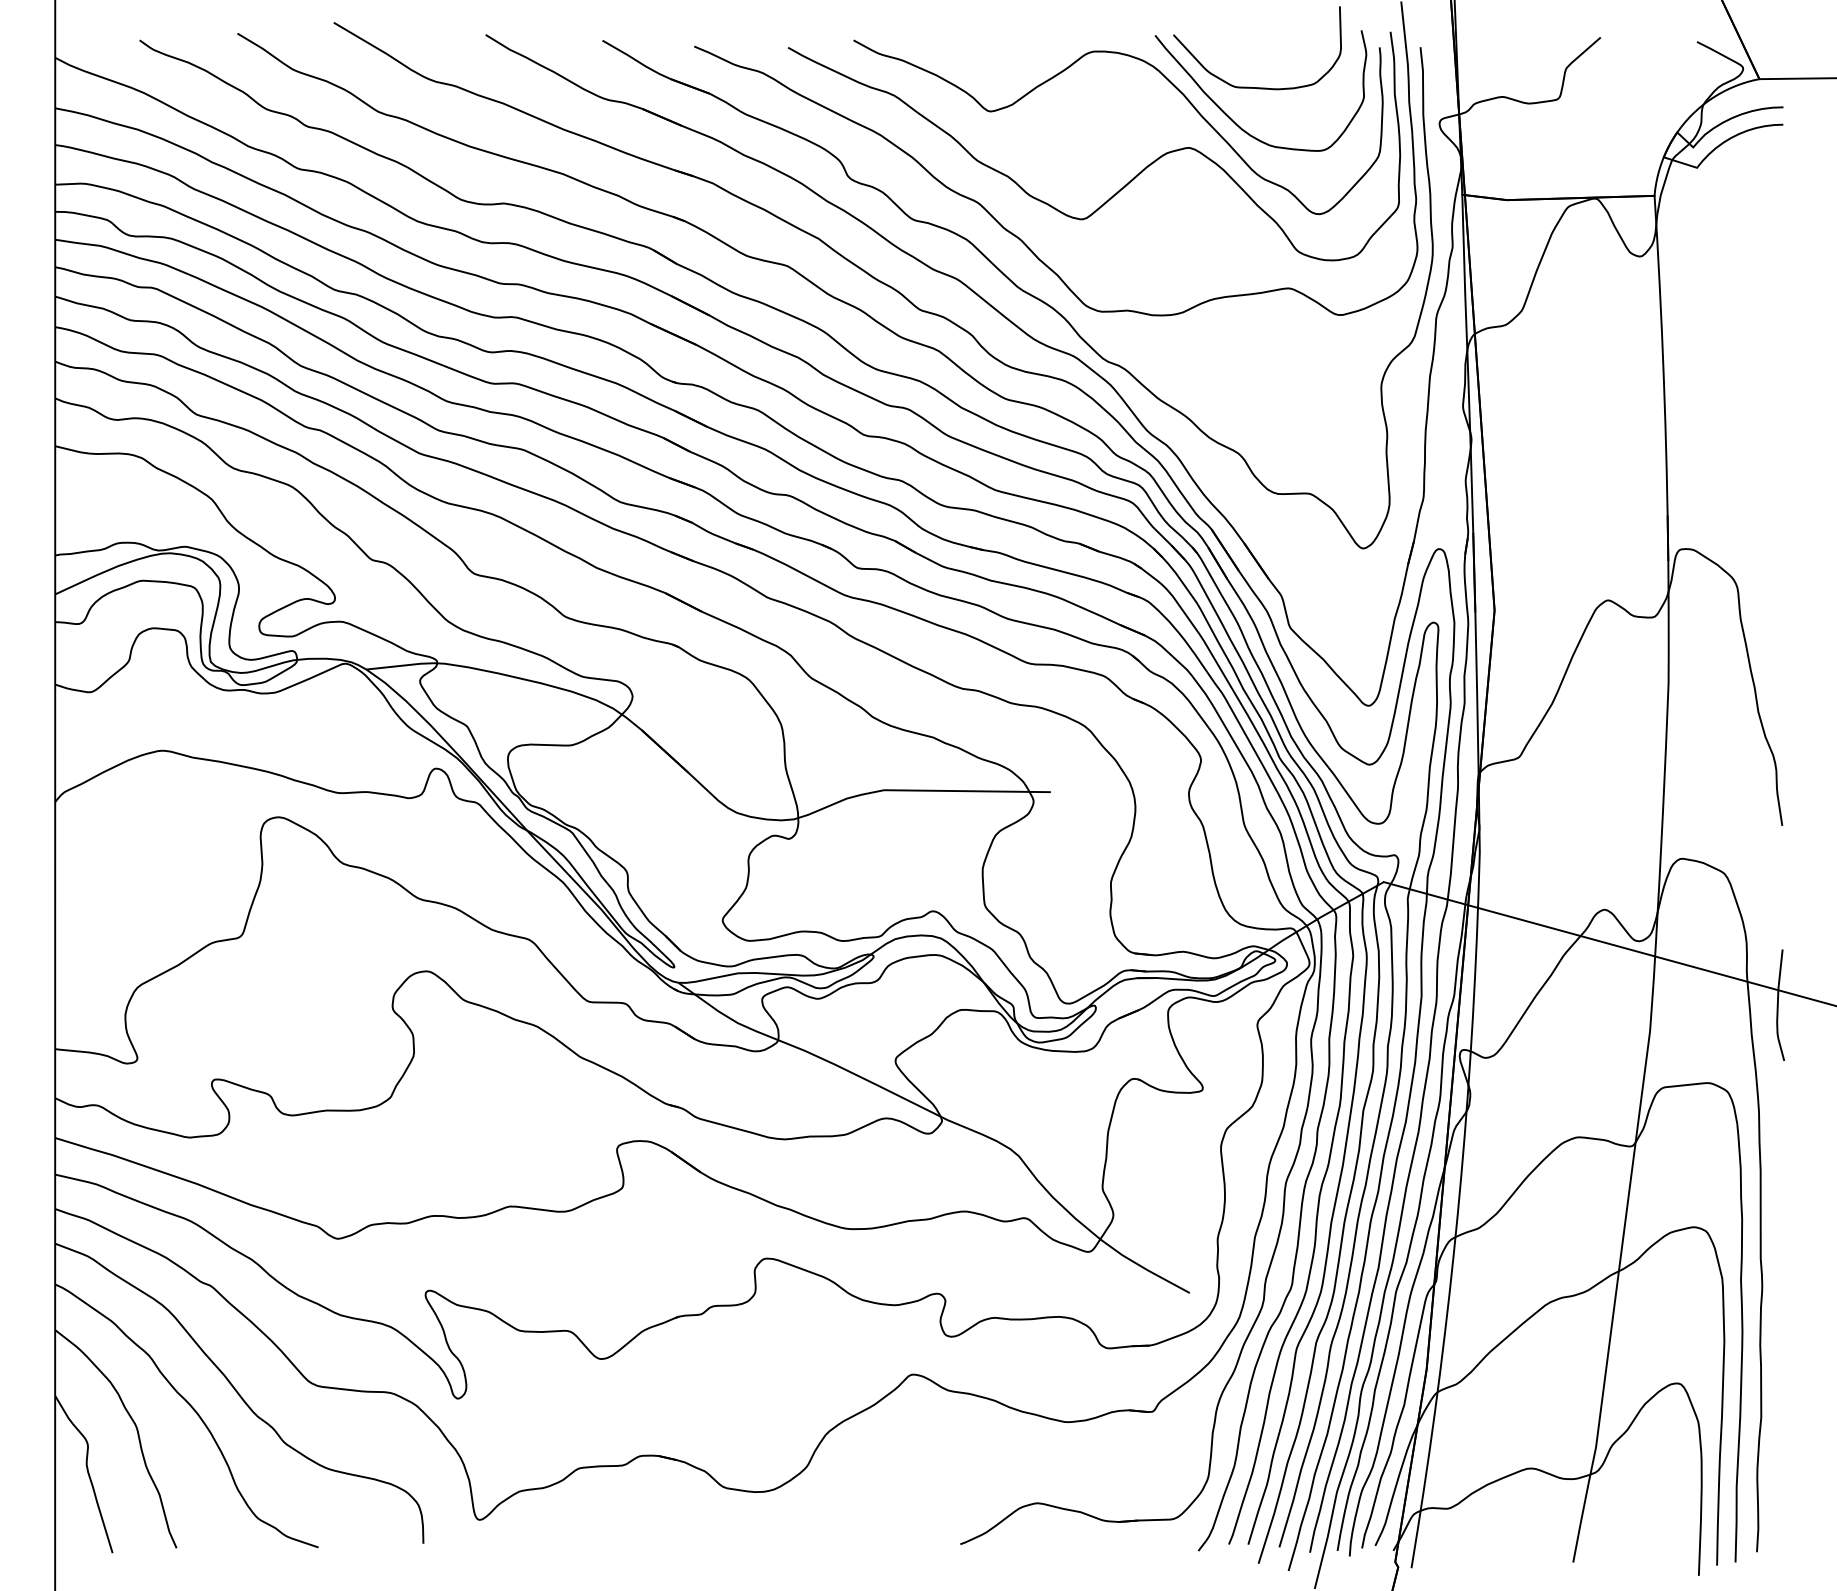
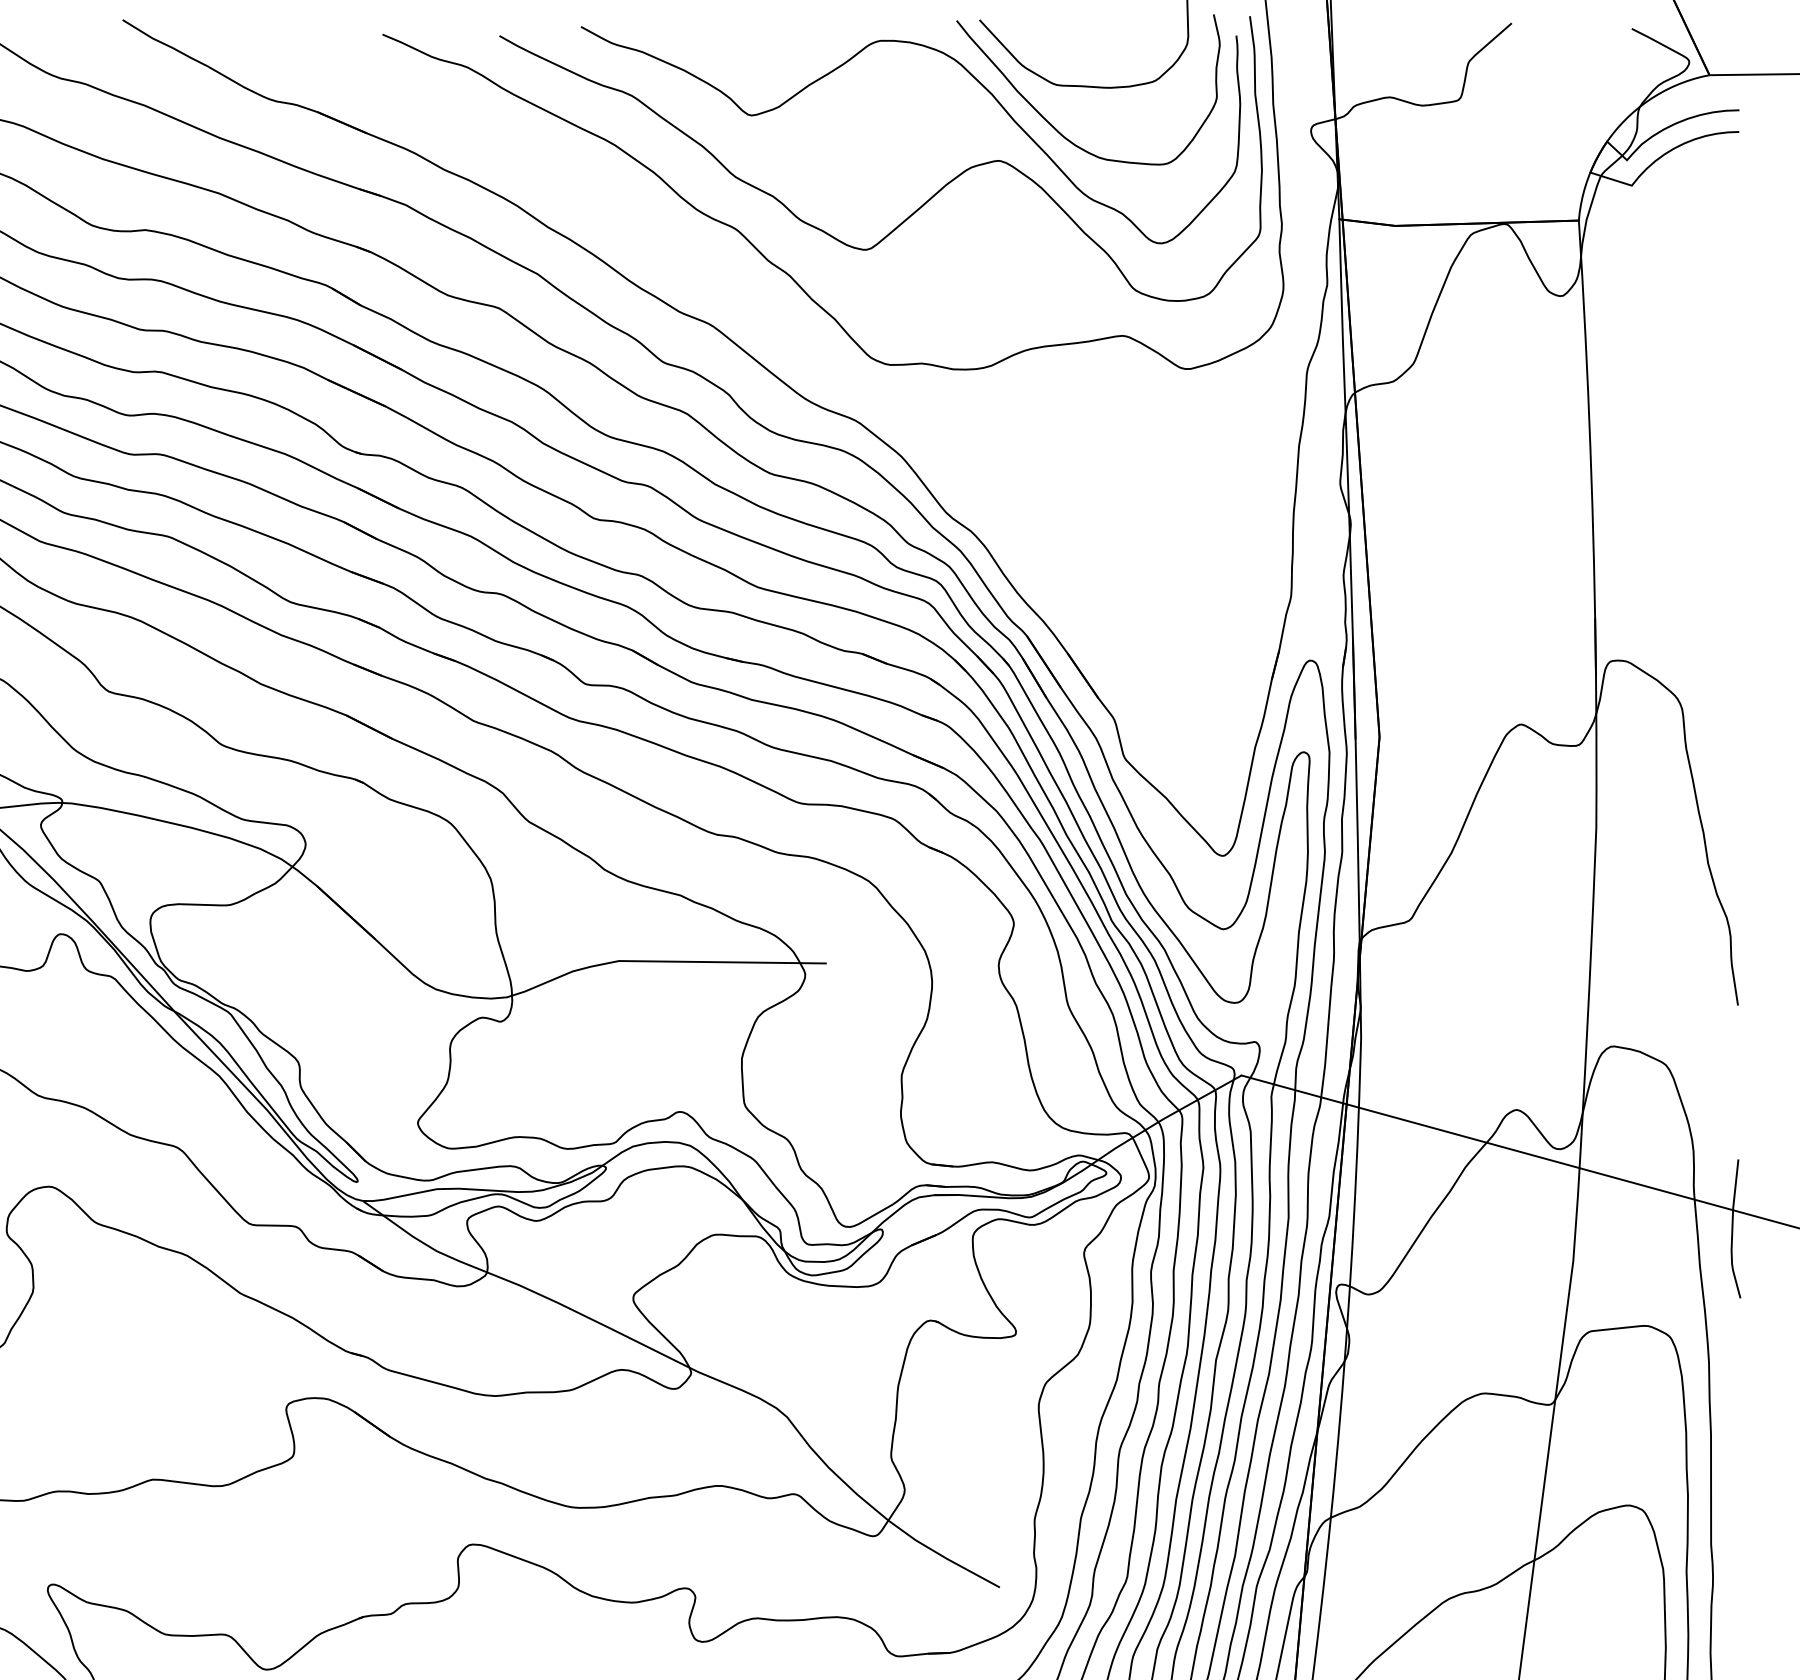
part: (1017, 294) -> (785, 343), removed

